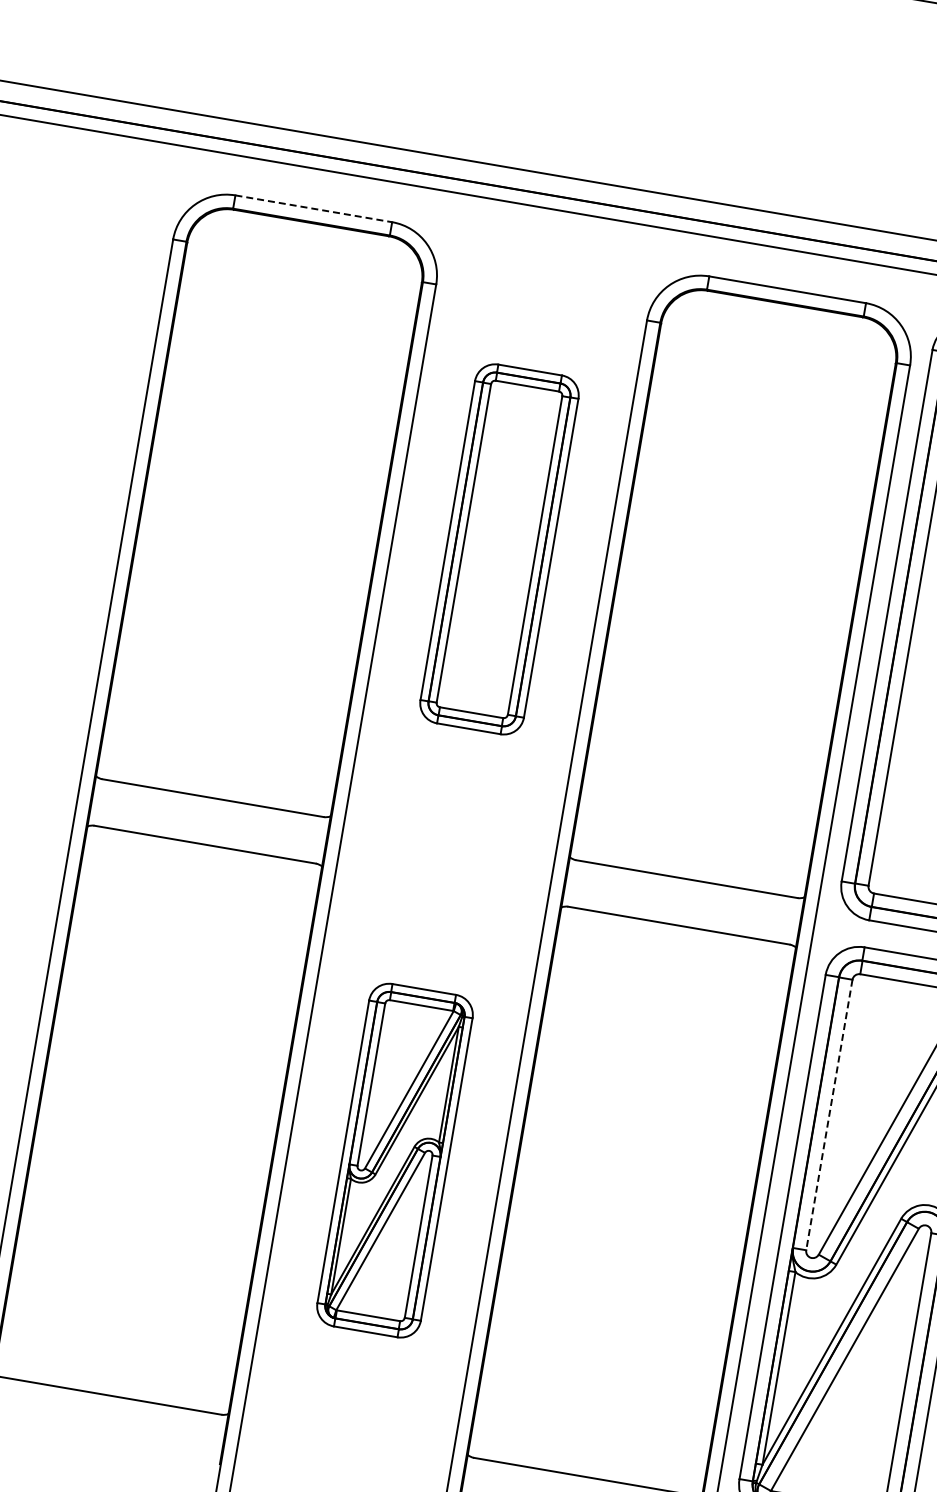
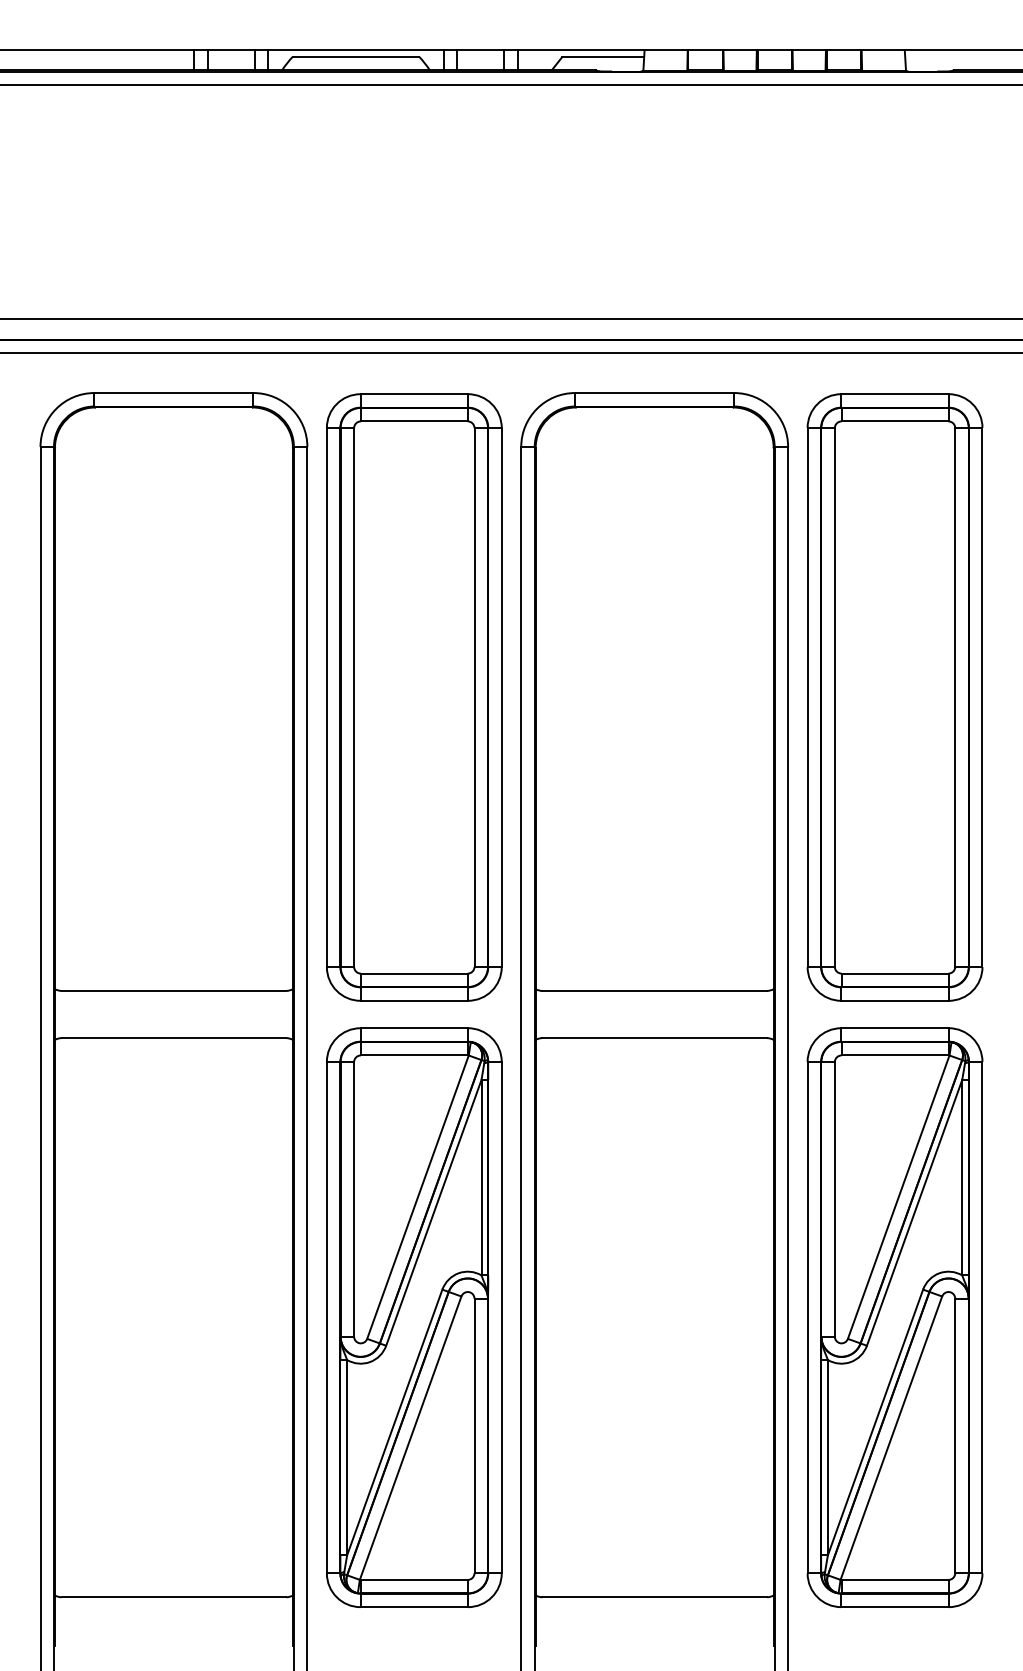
line: (314, 209) -> (174, 393), dashed -> solid
part: (499, 549) -> (414, 697), size x1.67
line: (829, 1115) -> (834, 1199), dashed -> solid
part: (395, 1160) -> (414, 1317), size x1.67

